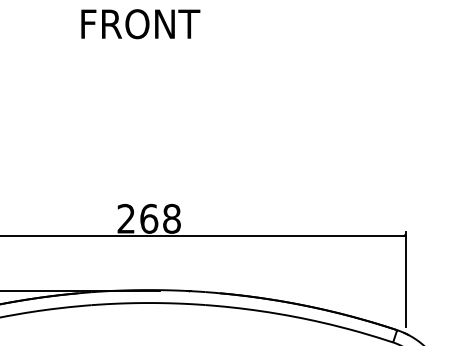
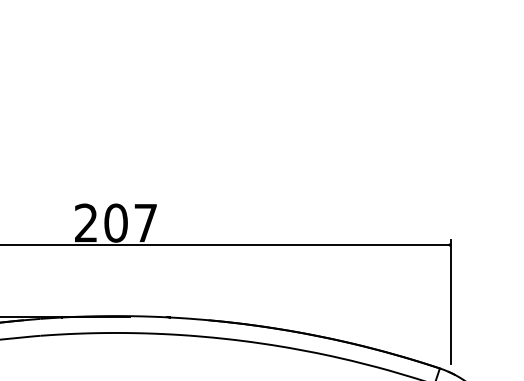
text: (160, 218) -> (130, 222), 268 -> 207

